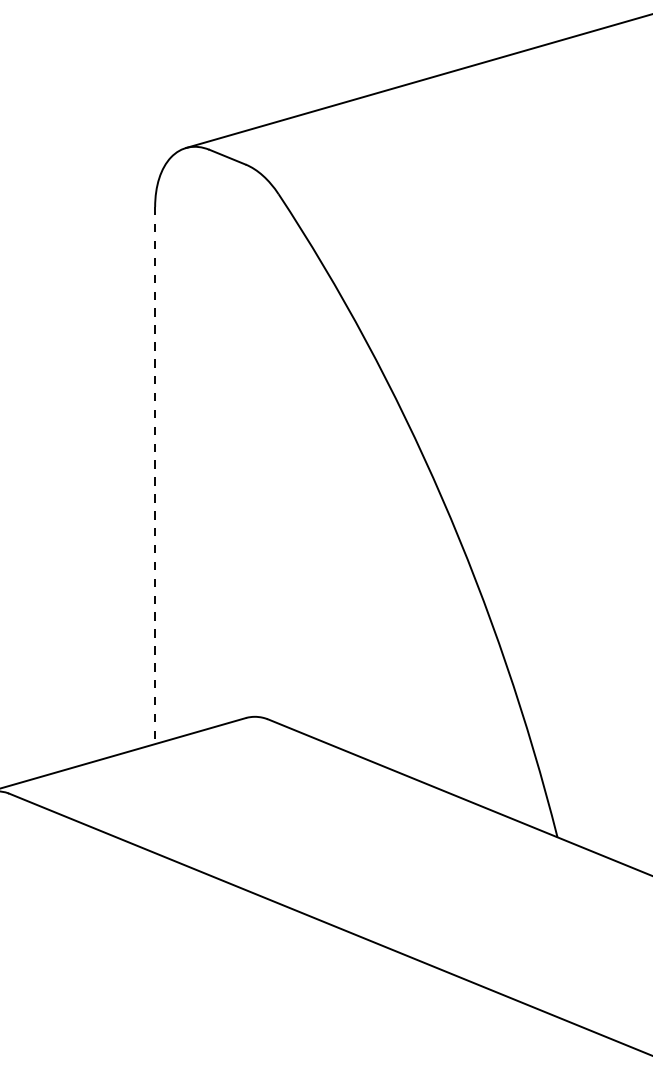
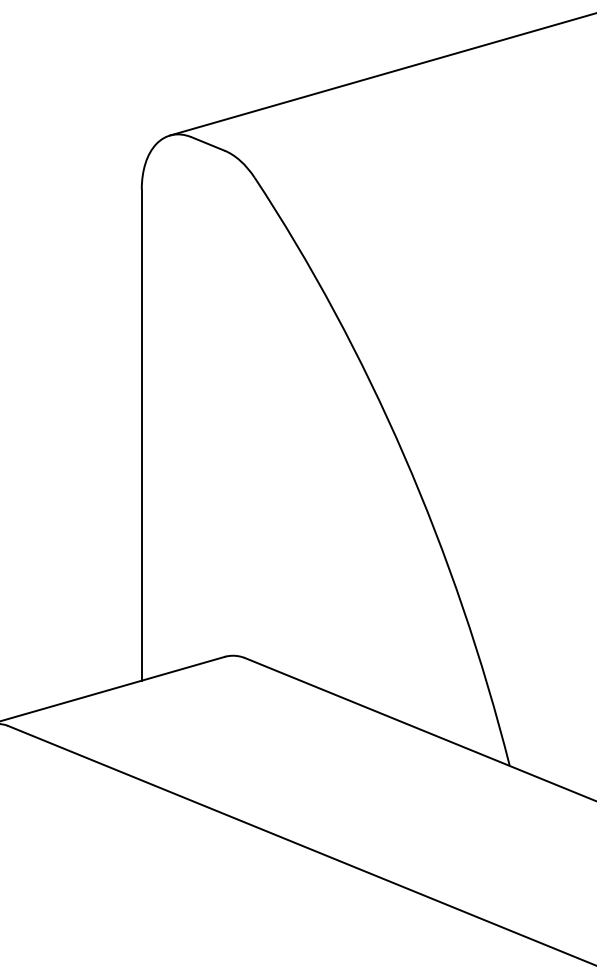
line: (154, 476) -> (141, 435), dashed -> solid

